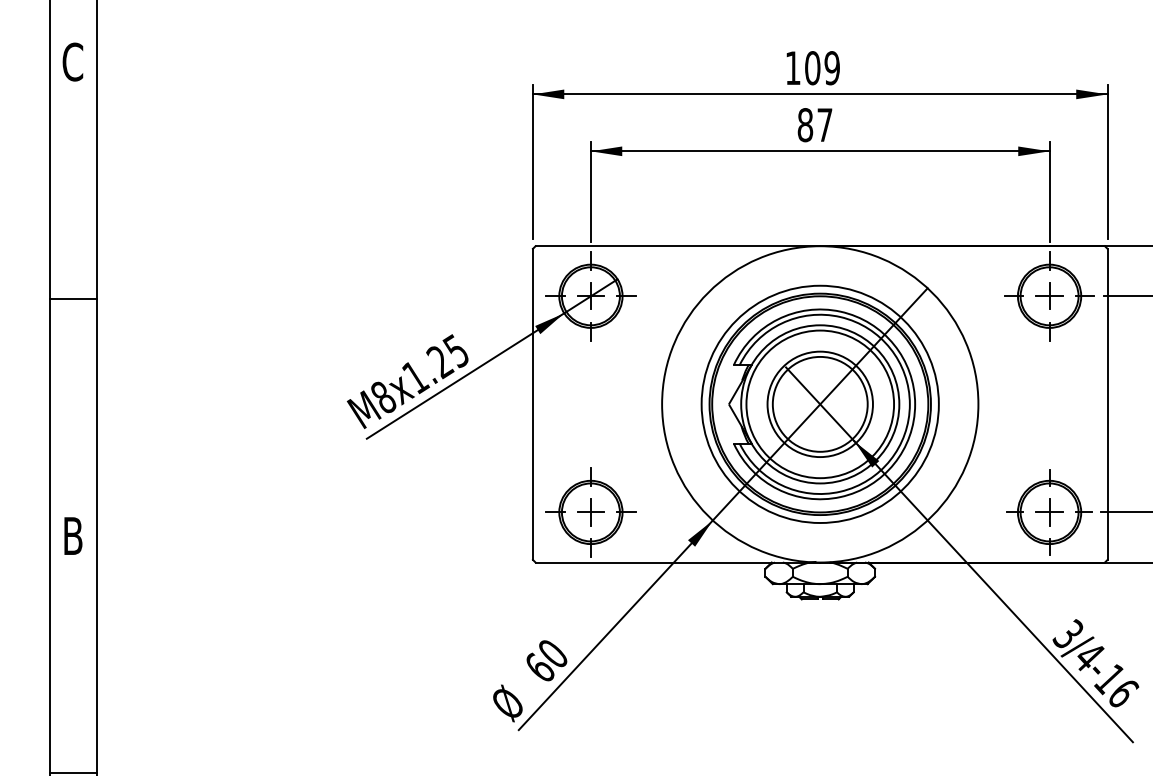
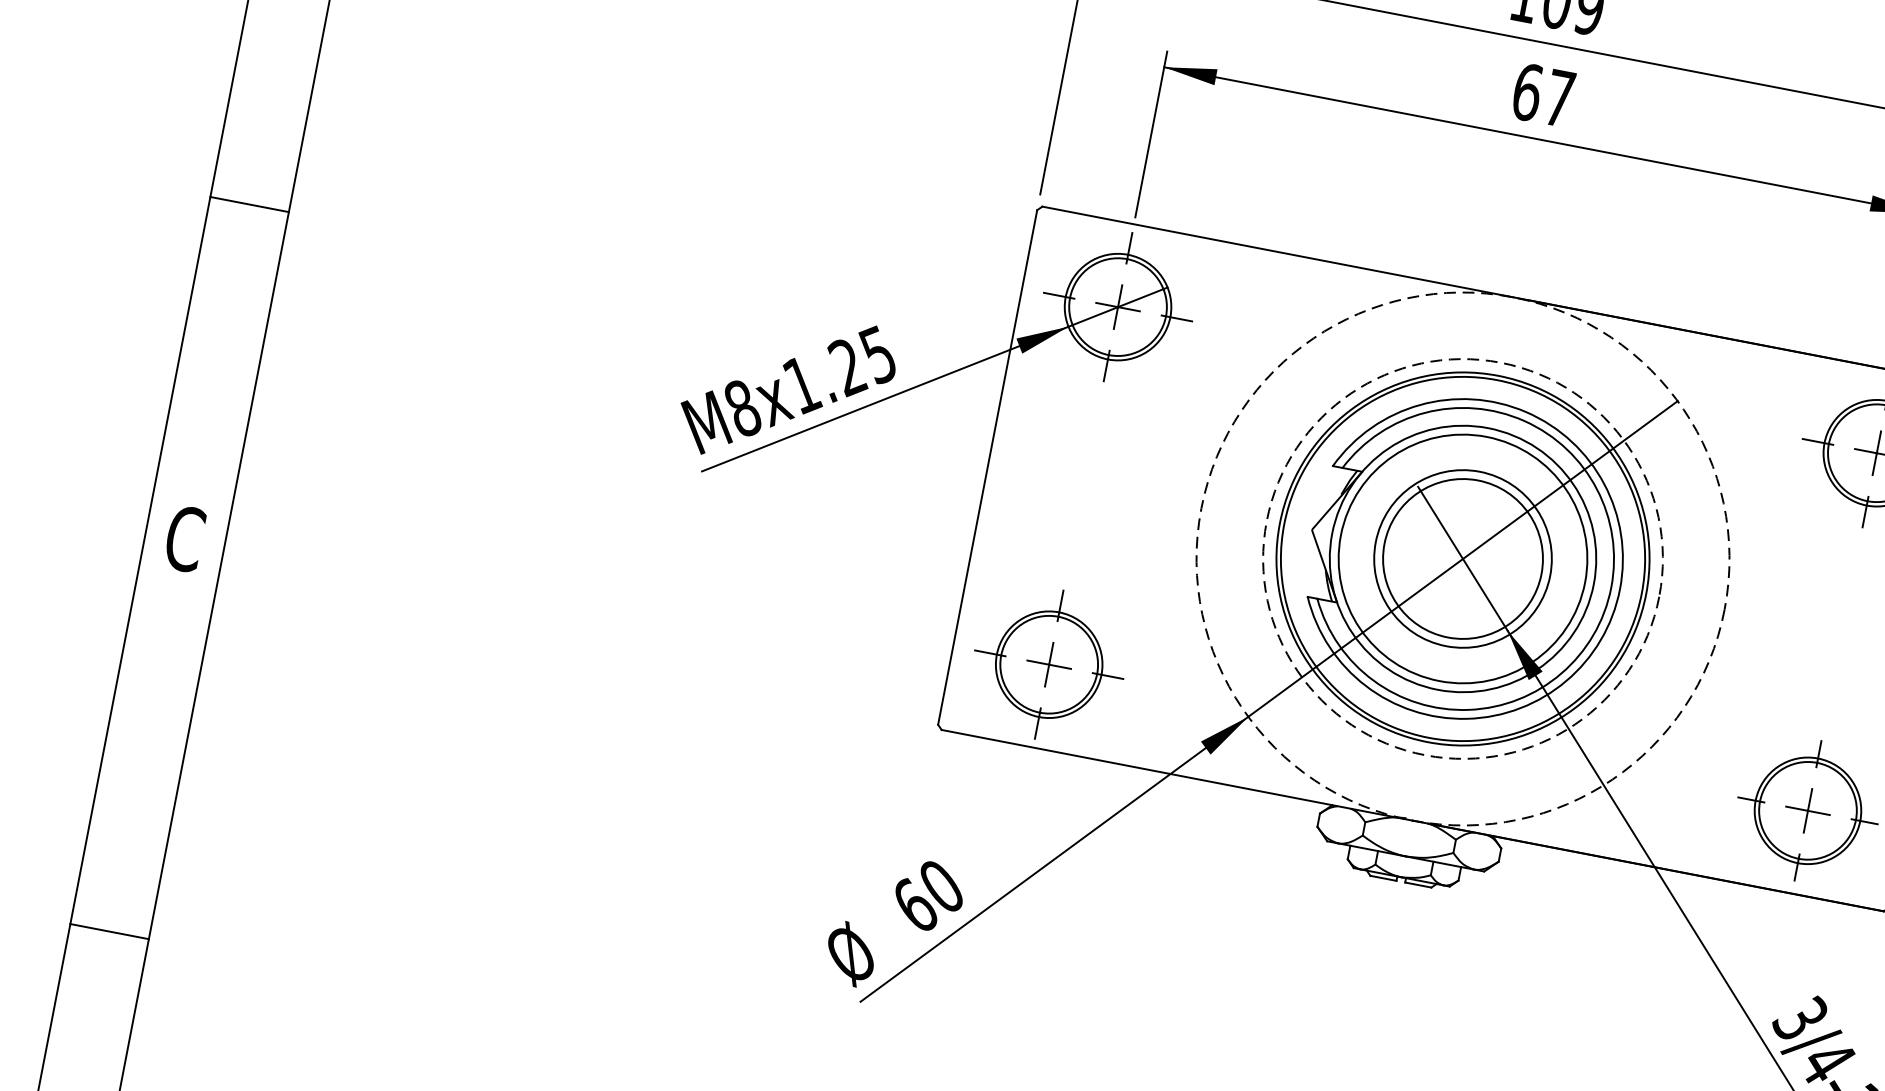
text: (805, 125) -> (1527, 92), 87 -> 67
line: (73, 298) -> (250, 203), moved
circle: (819, 404) -> (1461, 558), solid -> dashed
circle: (820, 404) -> (1463, 559), solid -> dashed
text: (72, 535) -> (184, 537), B -> C

